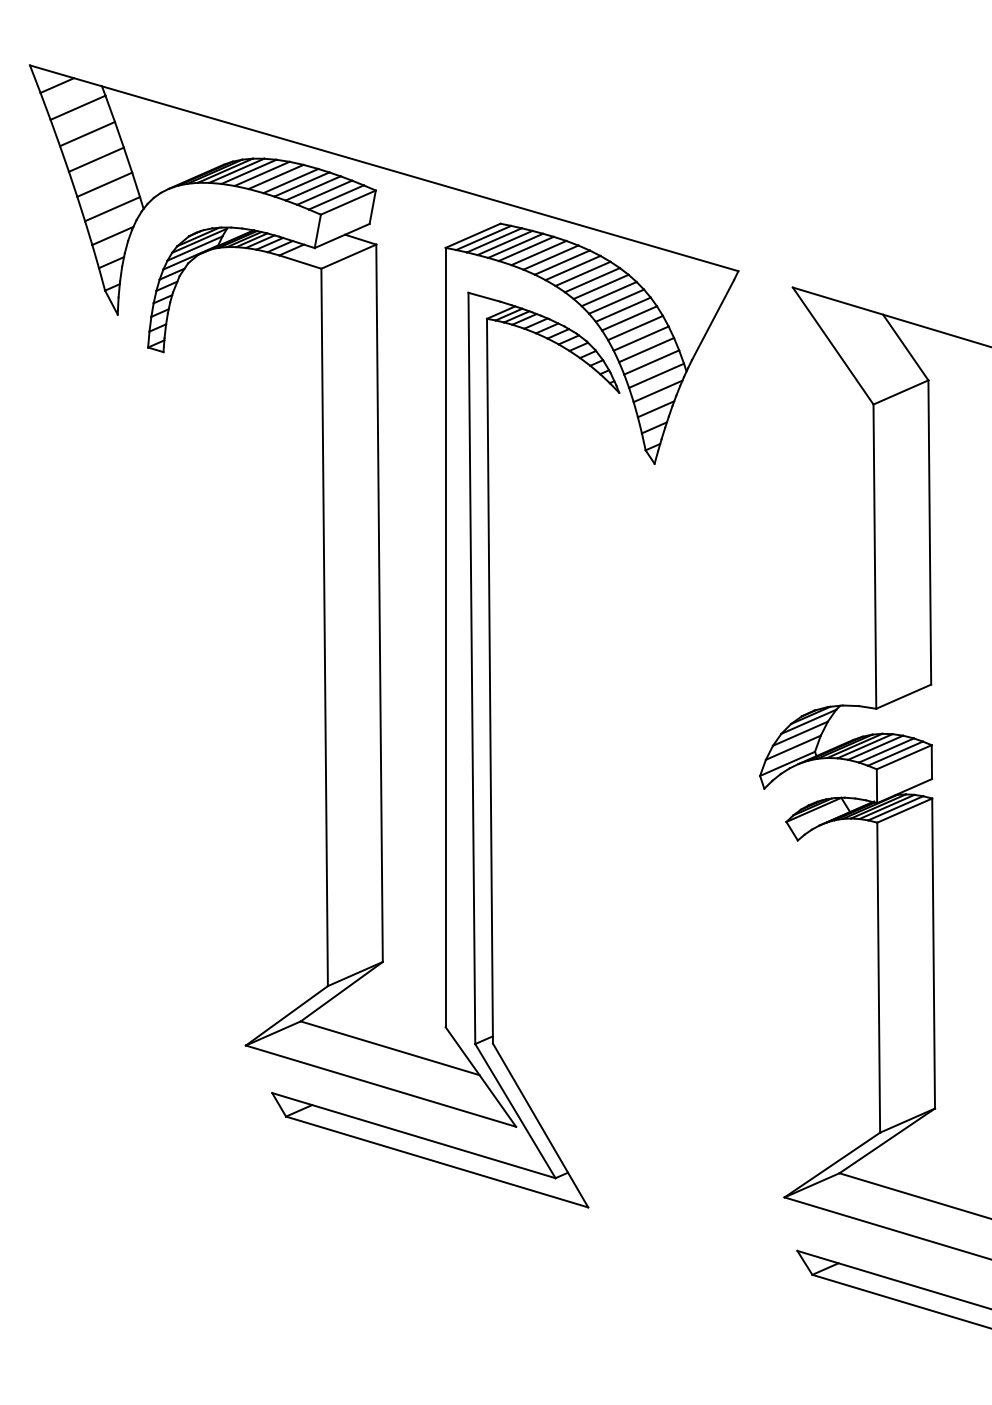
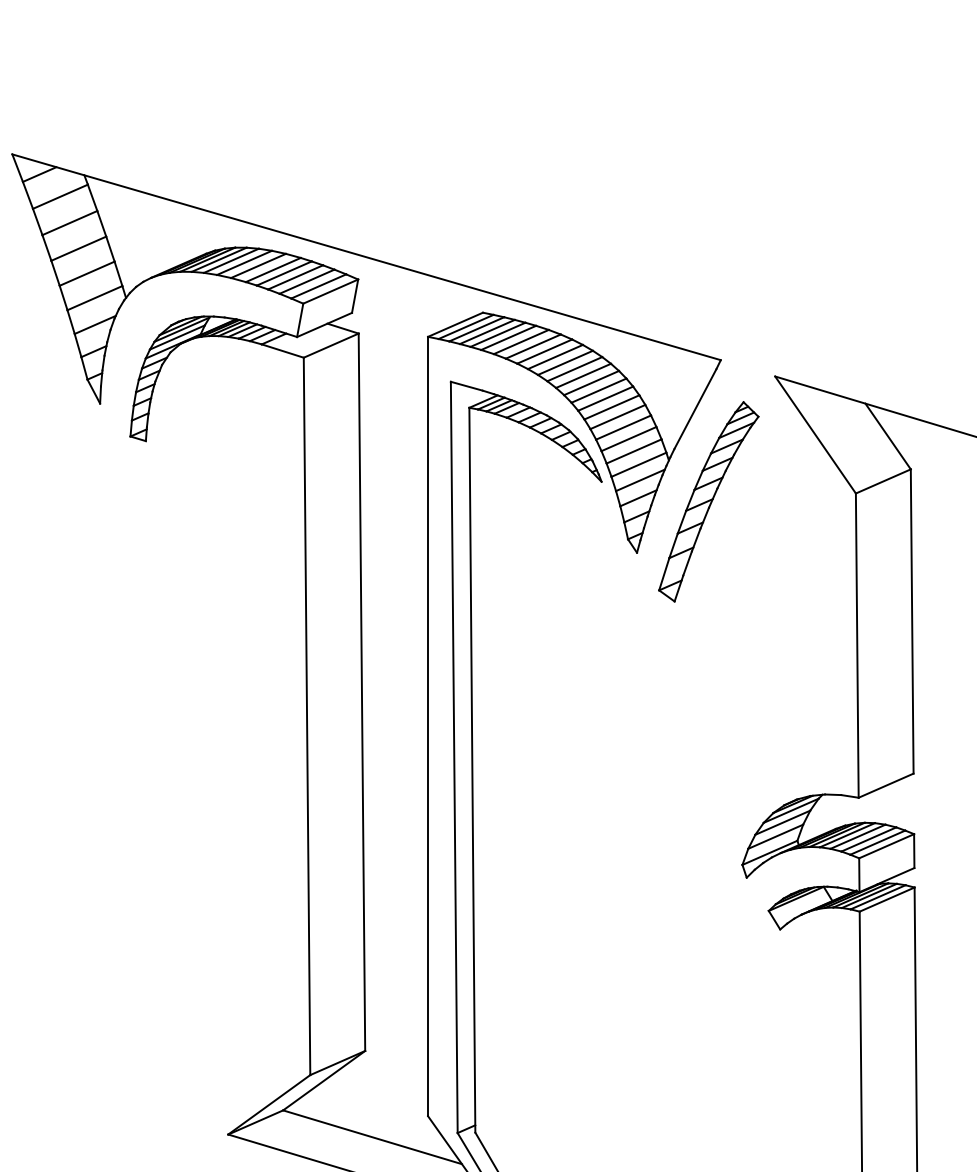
part: (726, 412) -> (708, 501), added

